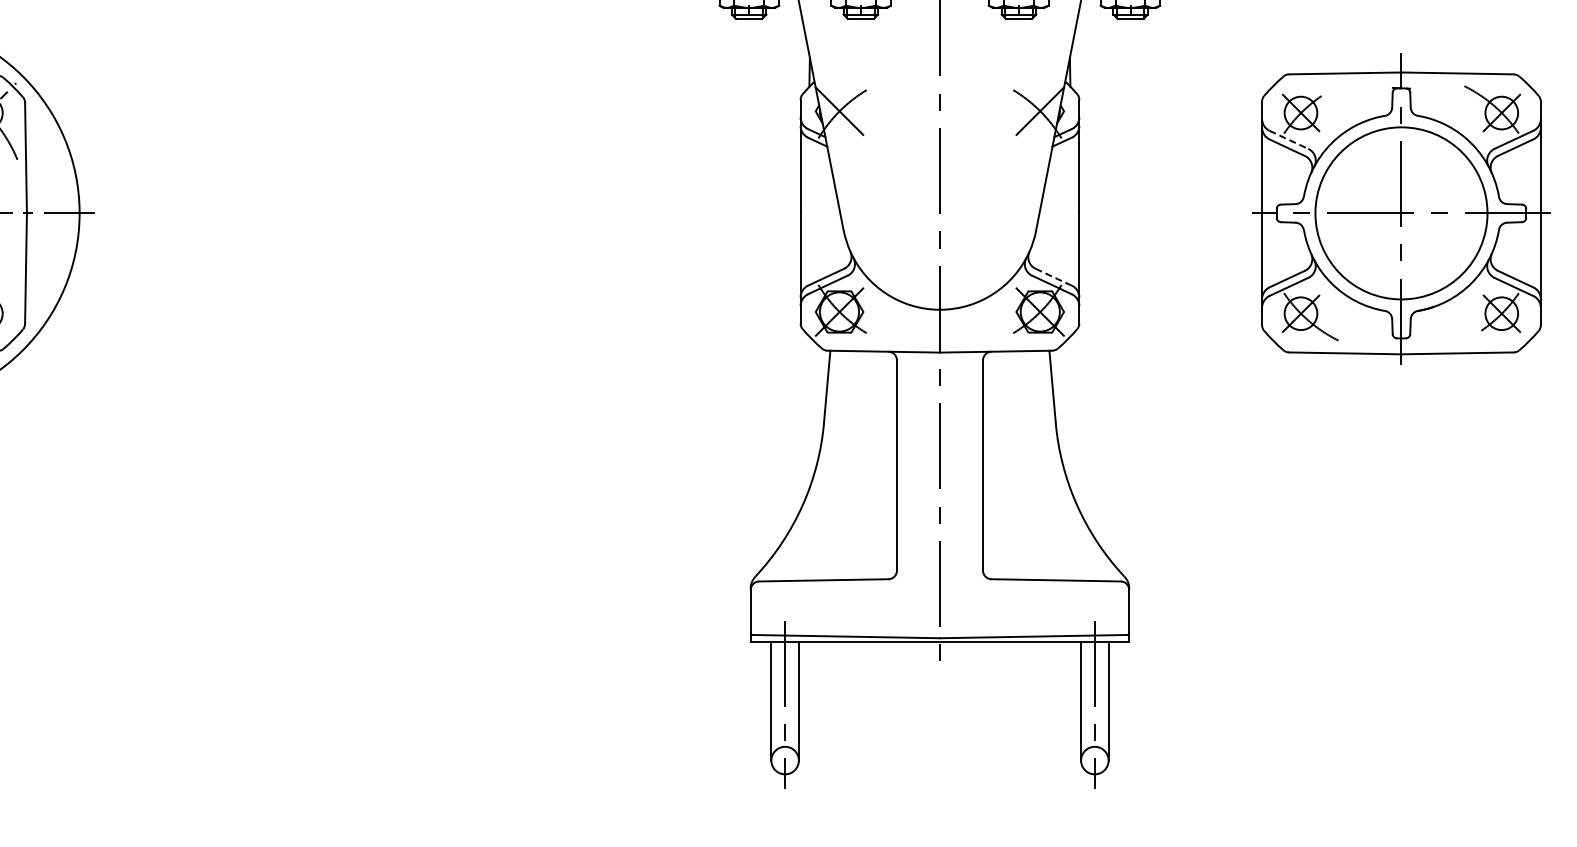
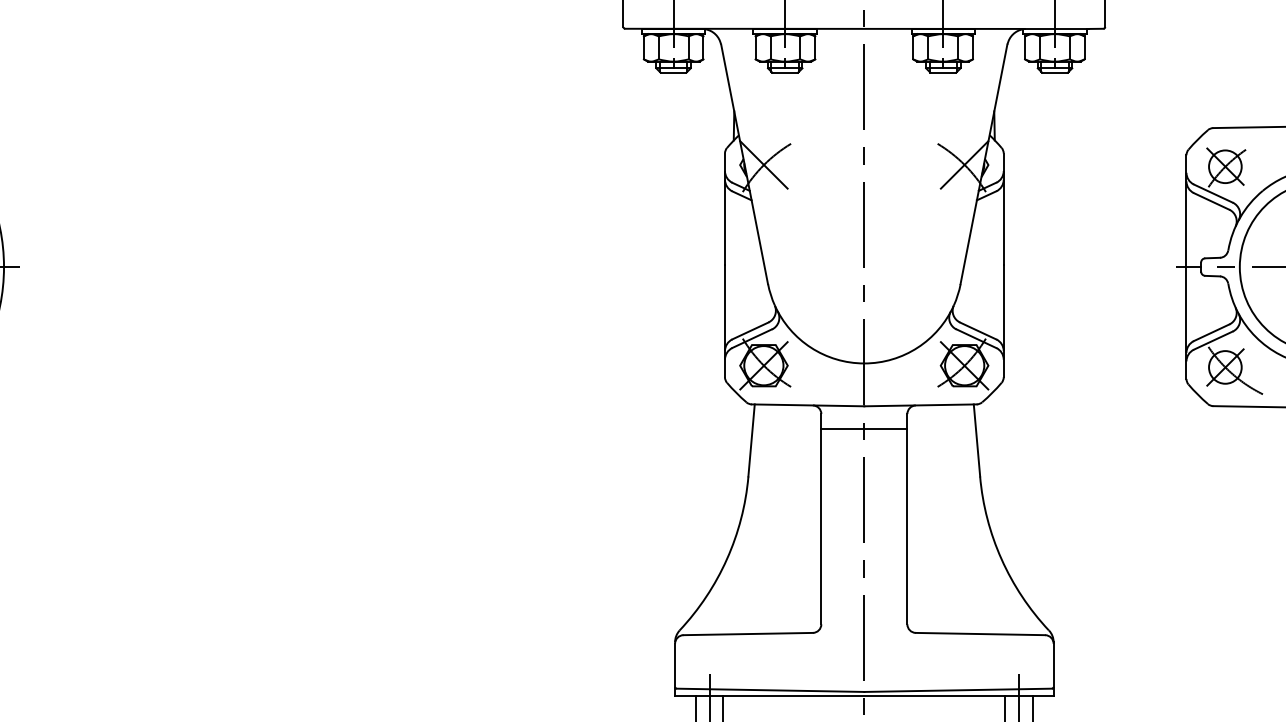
line: (1289, 140) -> (1213, 194), dashed -> solid
line: (1053, 277) -> (977, 331), dashed -> solid
line: (939, 375) -> (863, 429), added

